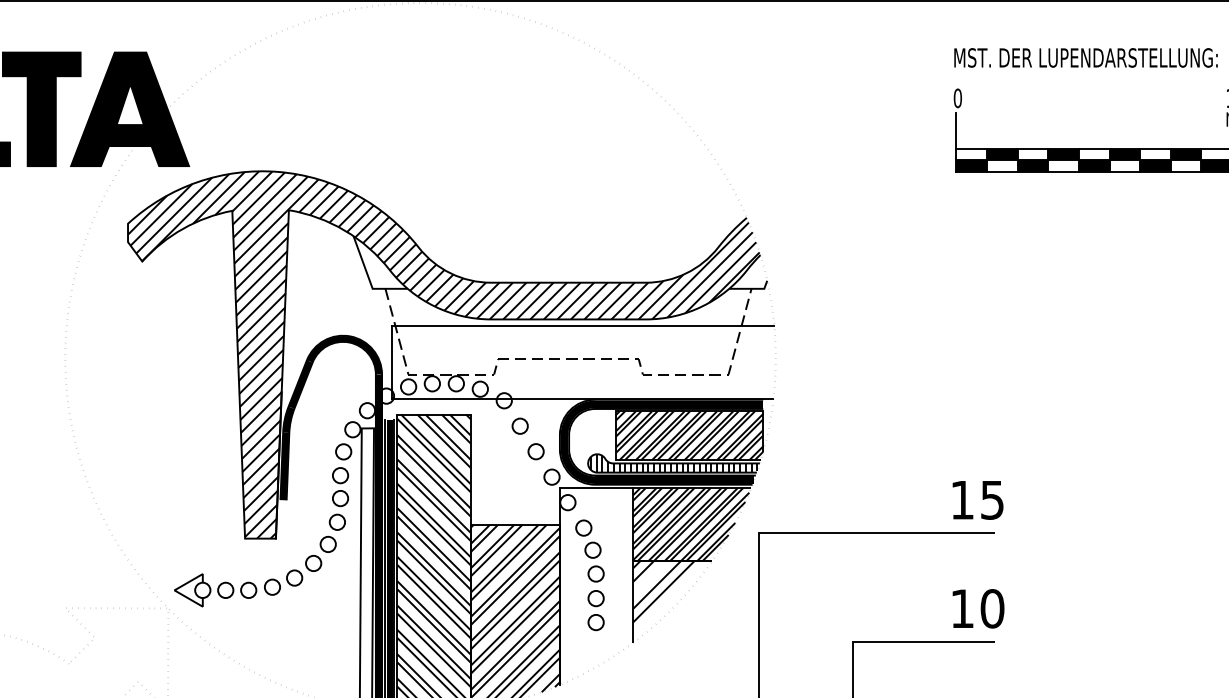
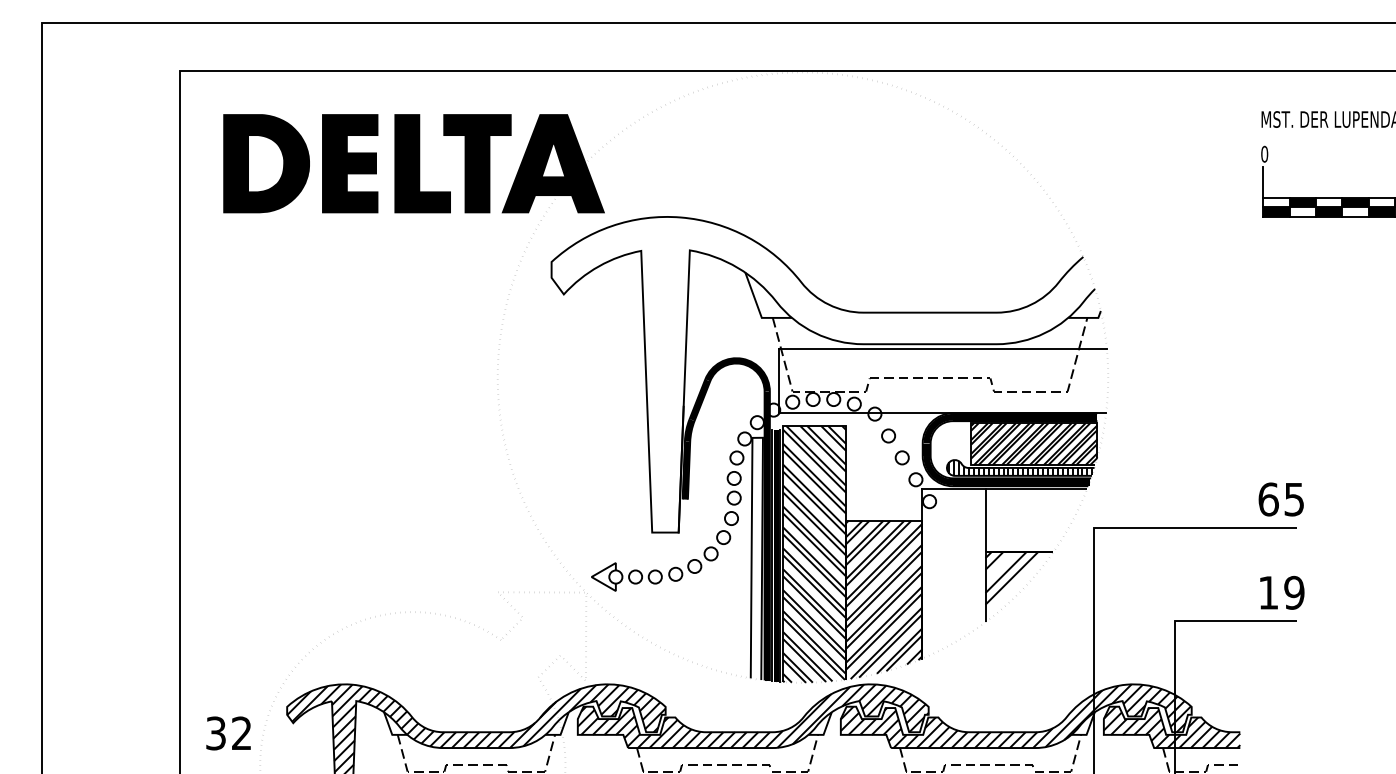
hatch: (443, 354) -> (822, 374), removed
text: (962, 500) -> (1268, 499), 15 -> 65
hatch: (691, 524) -> (1035, 520), removed
part: (589, 575) -> (948, 564), removed
text: (992, 608) -> (1294, 592), 10 -> 19

